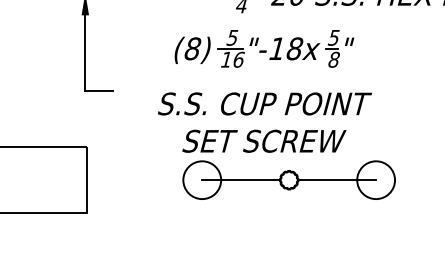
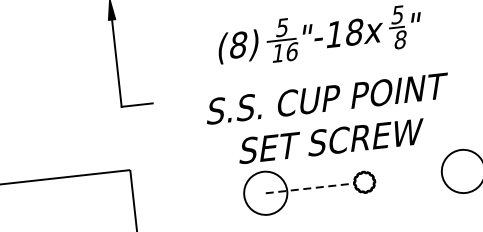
line: (241, 180) -> (310, 188), solid -> dashed
line: (337, 180) -> (419, 176), removed

